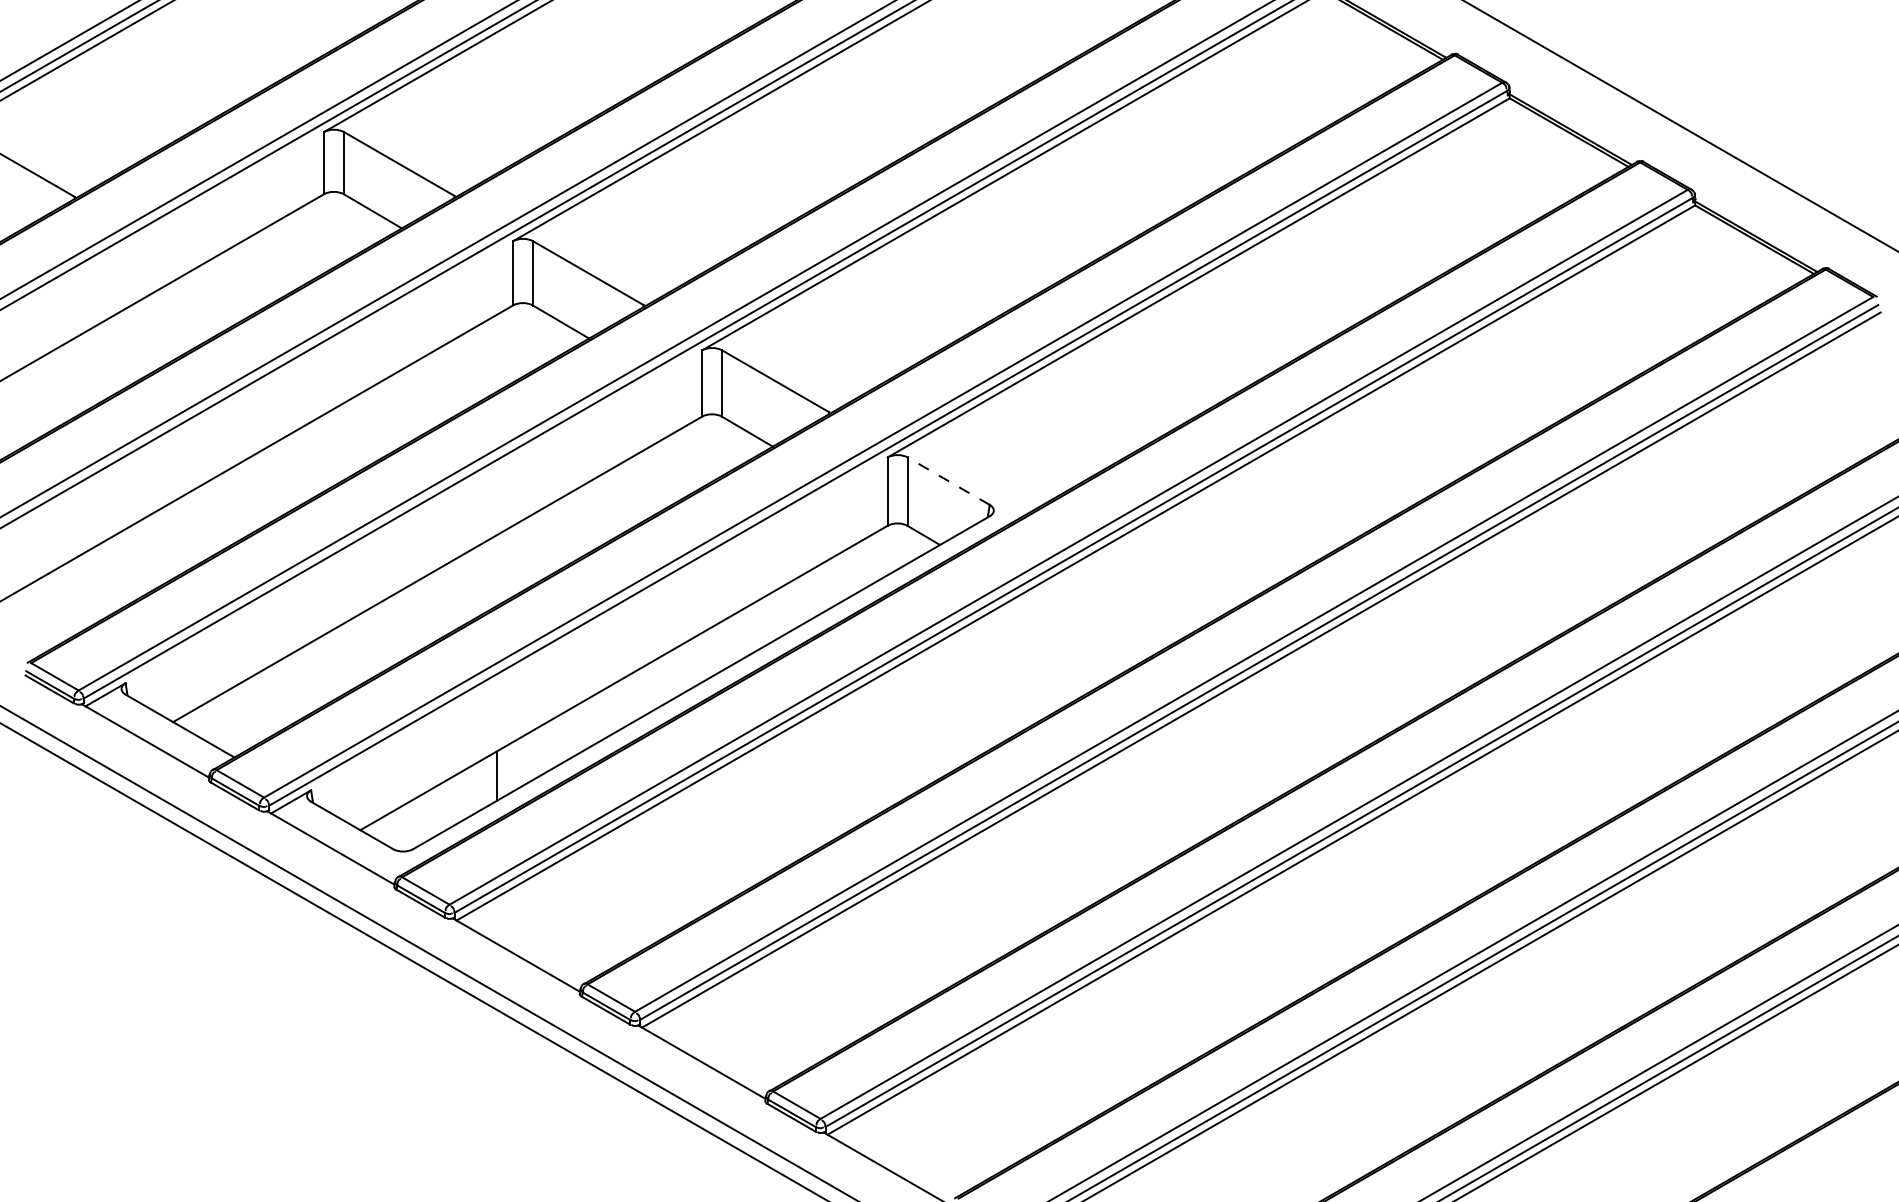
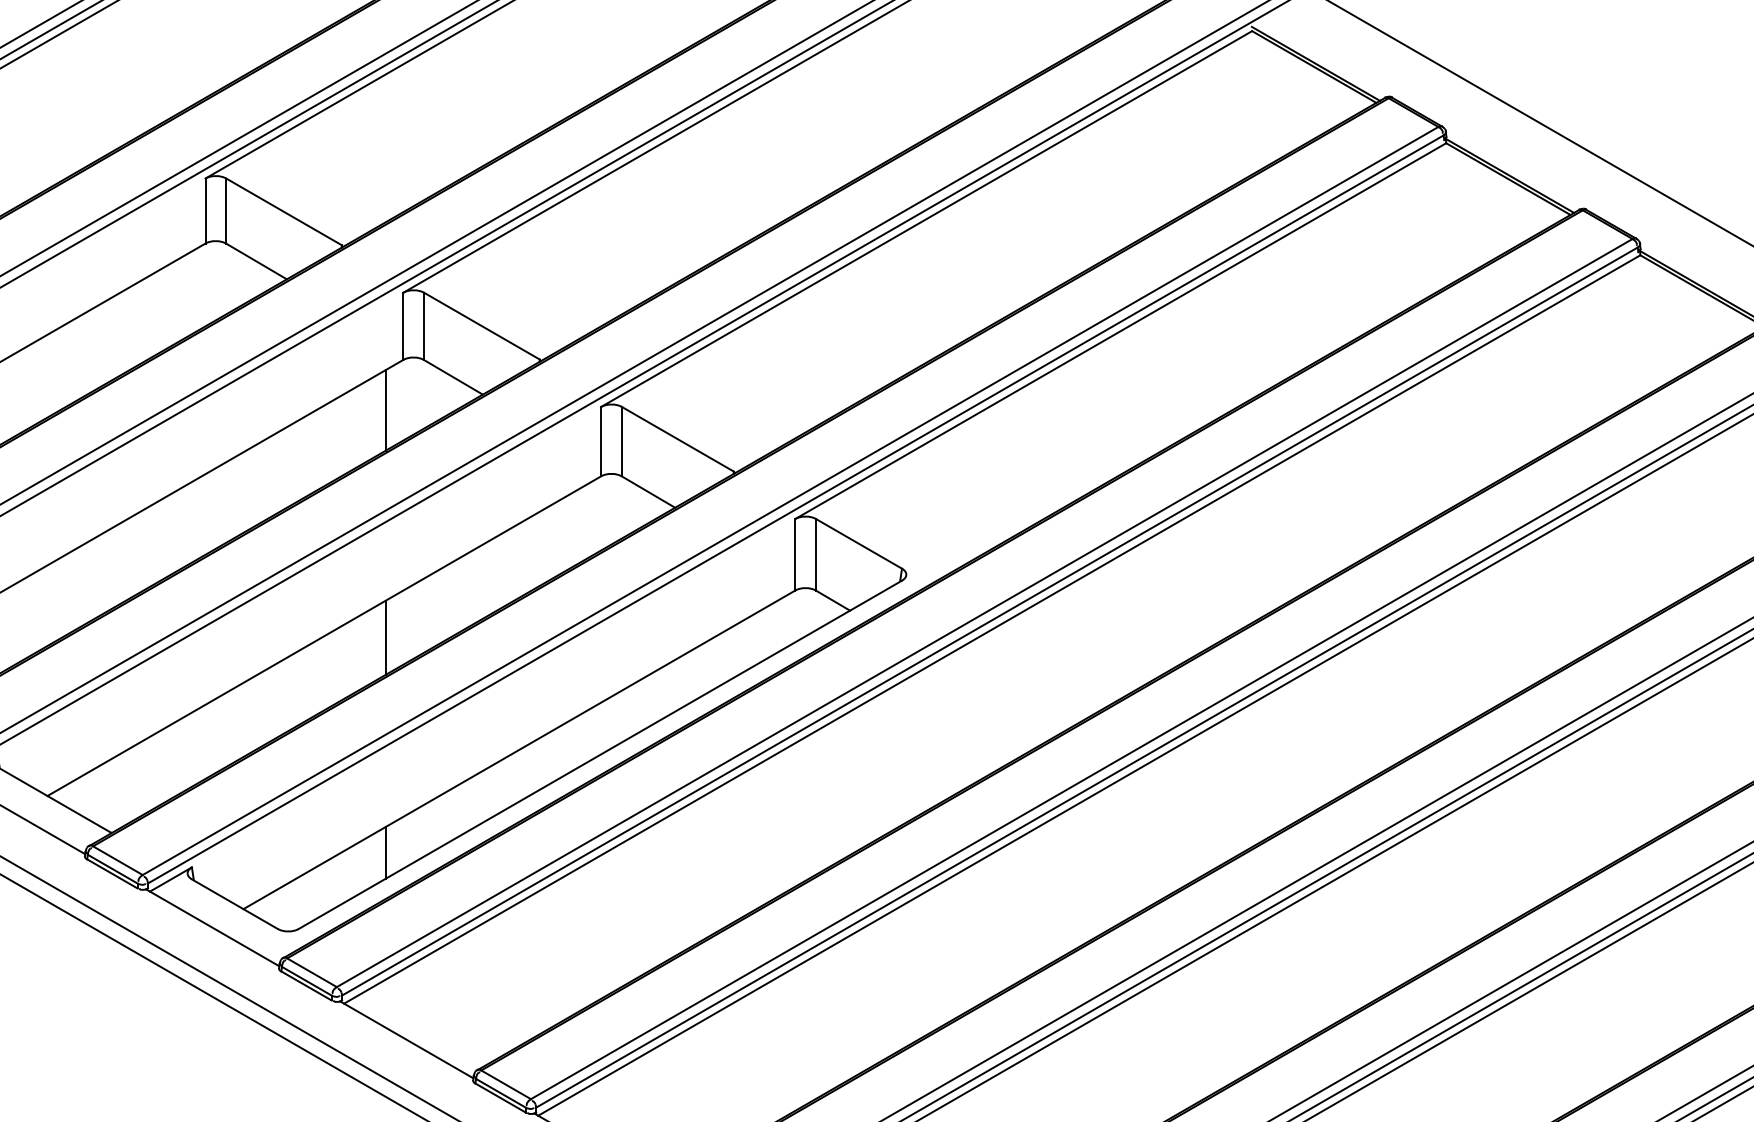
line: (496, 353) -> (385, 410), added
line: (948, 480) -> (858, 543), dashed -> solid
line: (496, 570) -> (385, 637), added

